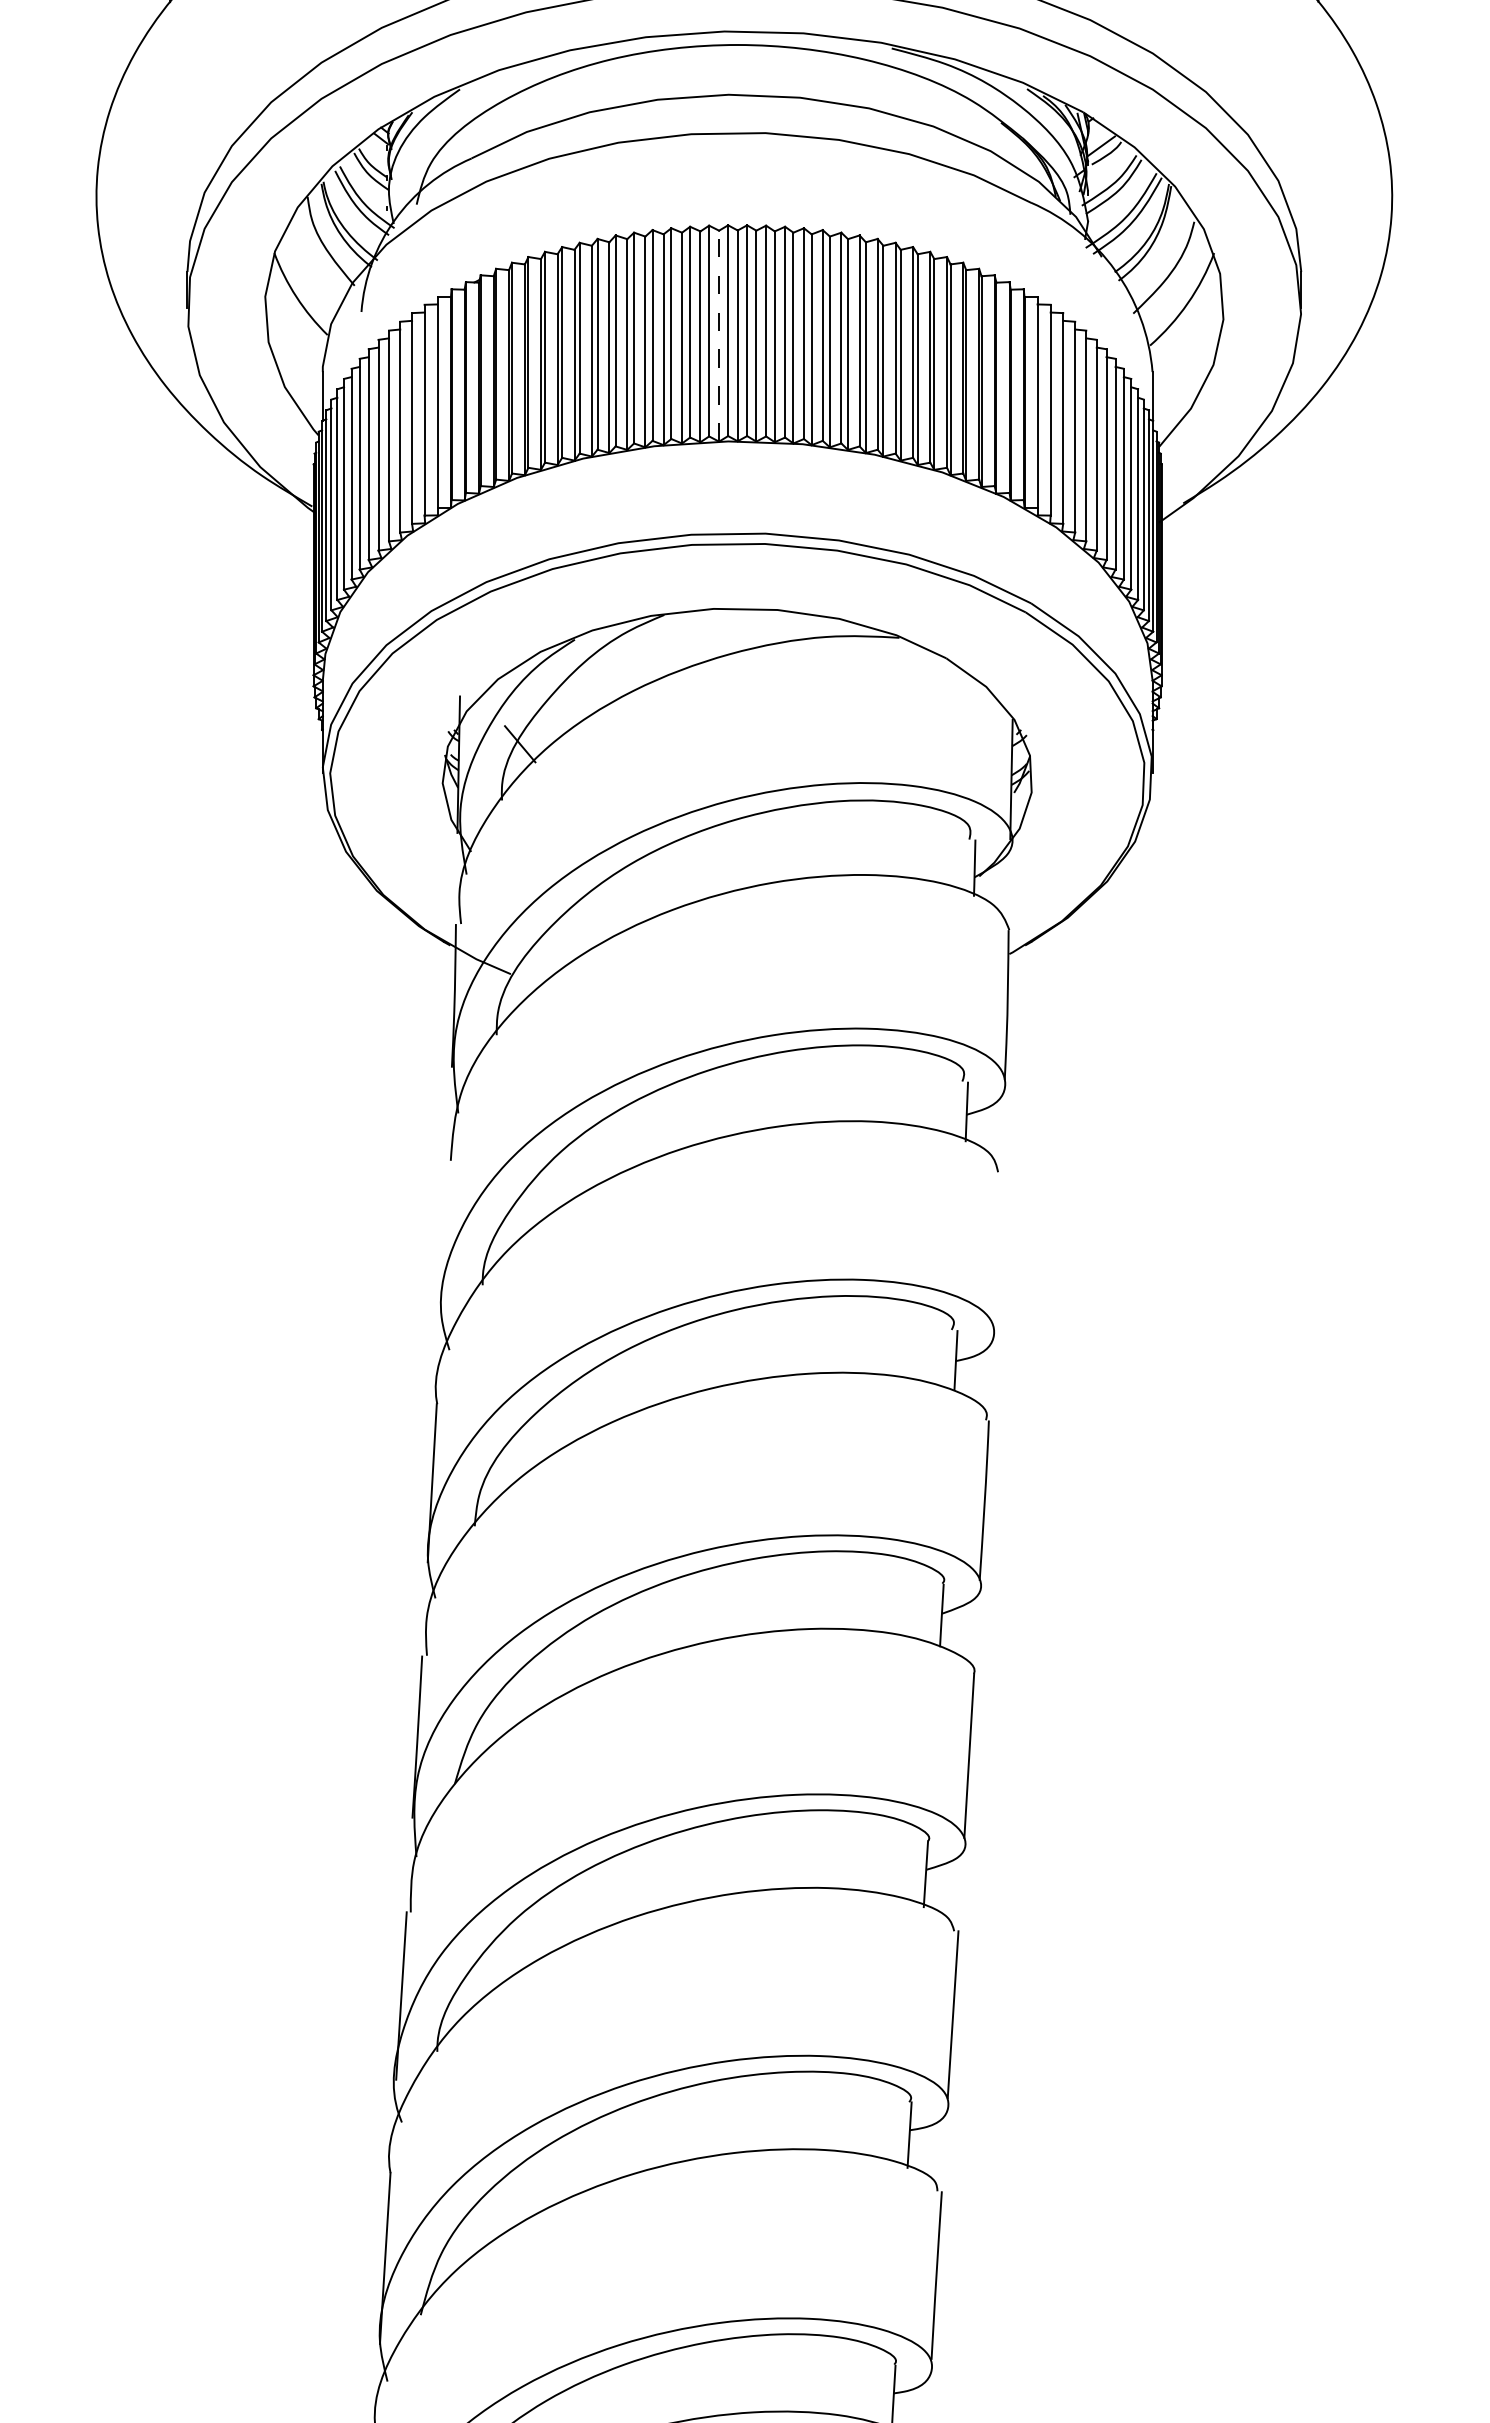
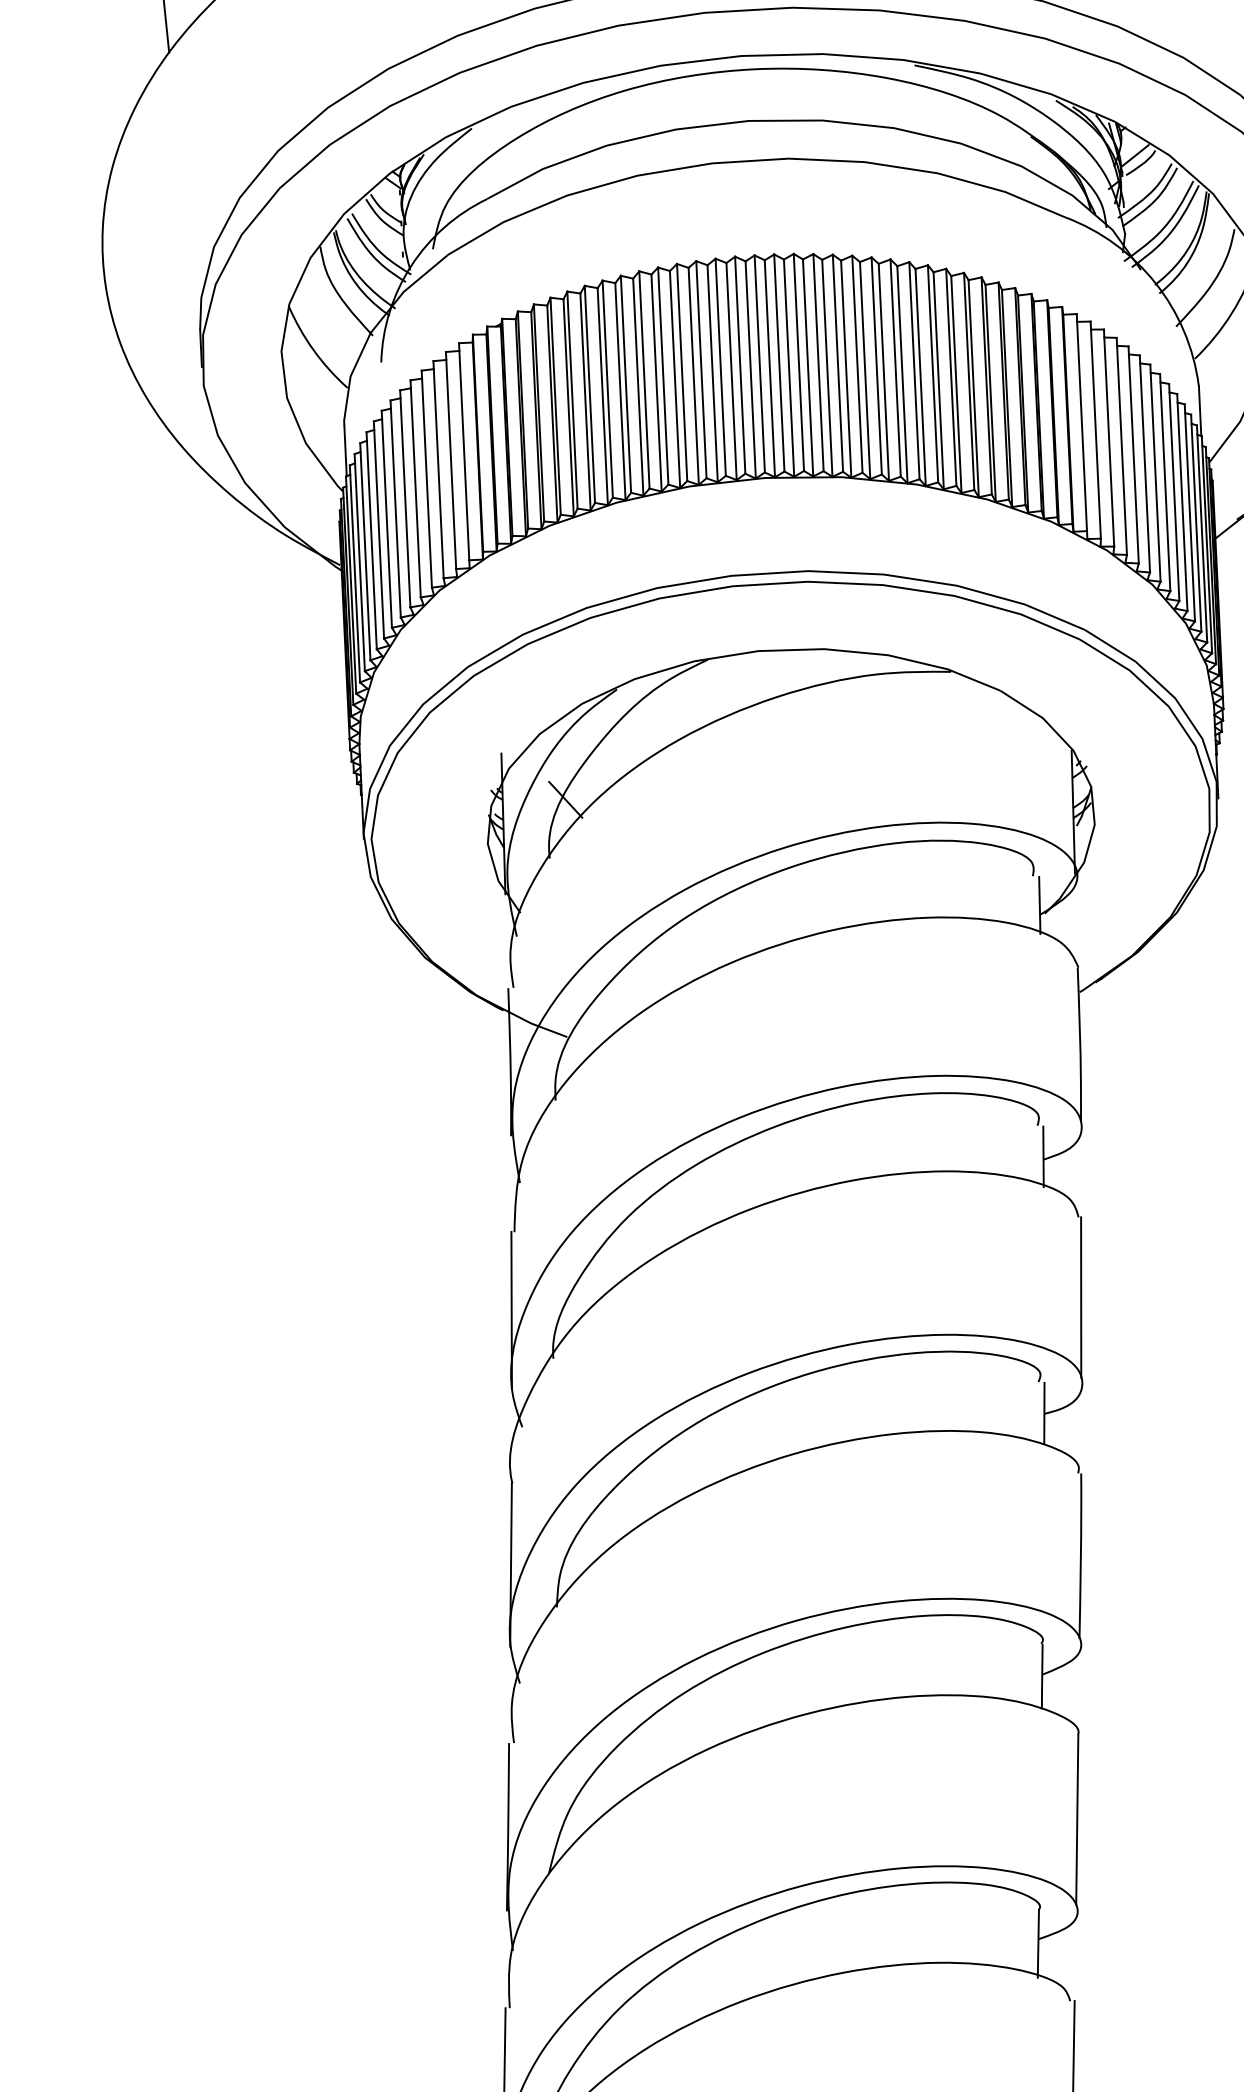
line: (719, 335) -> (751, 369), dashed -> solid
line: (444, 1235) -> (511, 1309), added
line: (996, 1249) -> (1080, 1297), added

